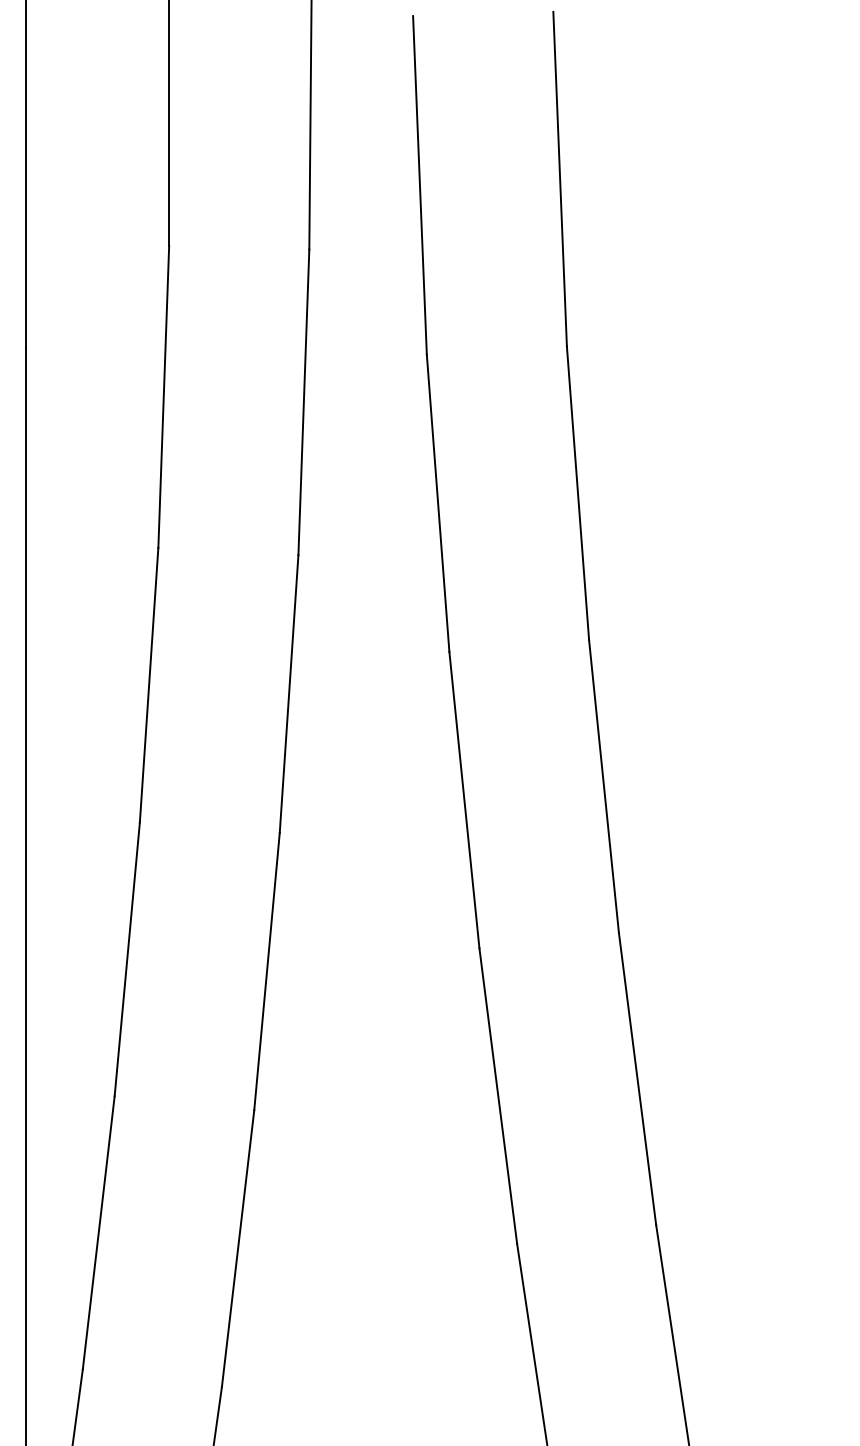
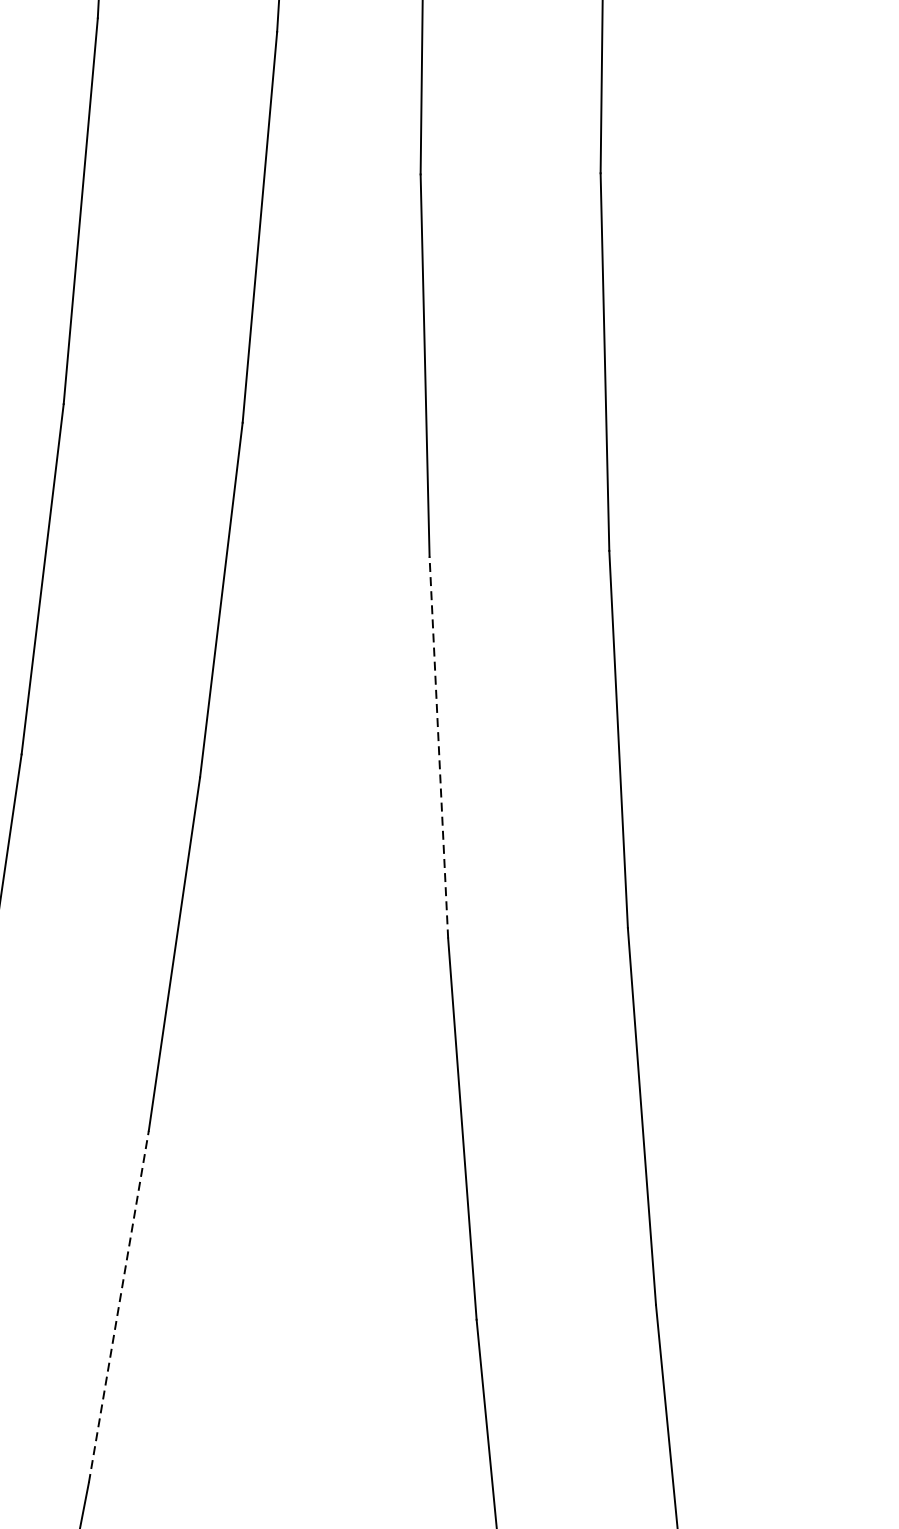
line: (464, 800) -> (438, 748), solid -> dashed
line: (238, 1248) -> (119, 1306), solid -> dashed

